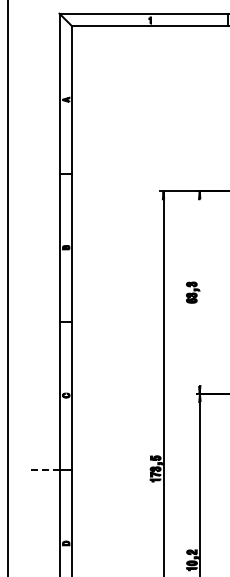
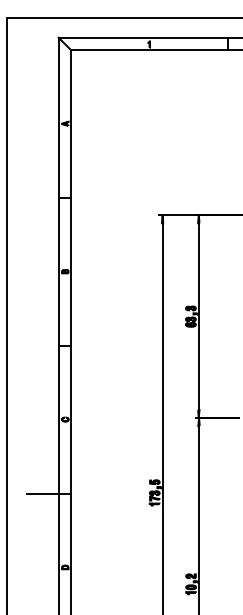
line: (199, 292) -> (198, 316), added
line: (43, 470) -> (42, 494), dashed -> solid

